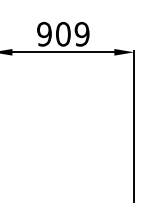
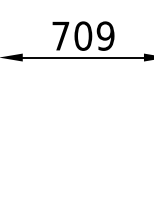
text: (44, 34) -> (60, 36), 909 -> 709

